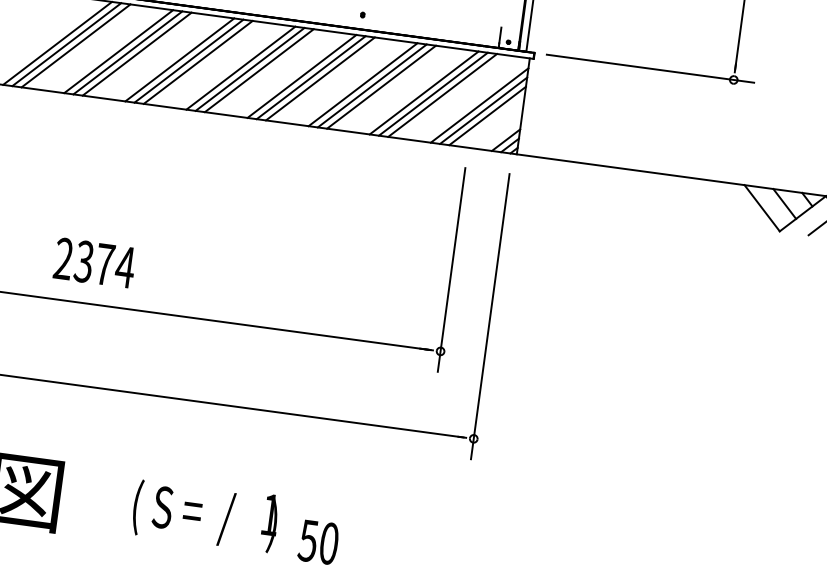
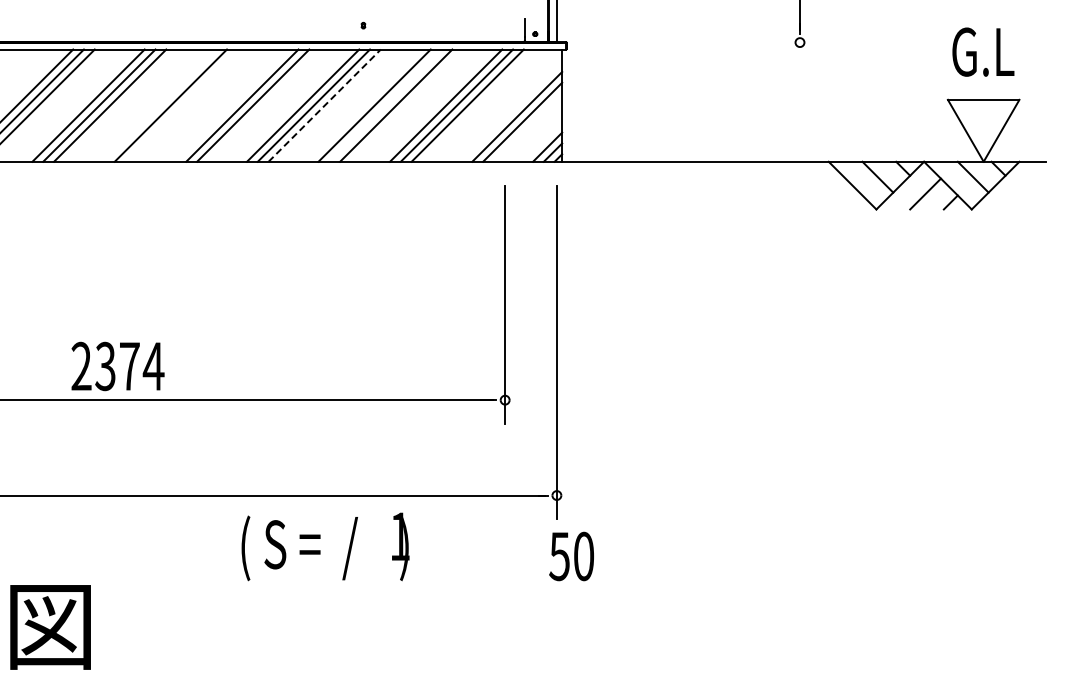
line: (179, 59) -> (159, 105), removed
line: (198, 62) -> (181, 105), removed
line: (240, 68) -> (231, 105), removed
line: (650, 68) -> (702, 42), removed
line: (321, 78) -> (325, 105), solid -> dashed
line: (372, 85) -> (385, 105), removed
line: (479, 105) -> (511, 111), removed
text: (94, 263) -> (117, 366), moved
text: (205, 514) -> (325, 546), moved
text: (318, 542) -> (571, 556), moved

